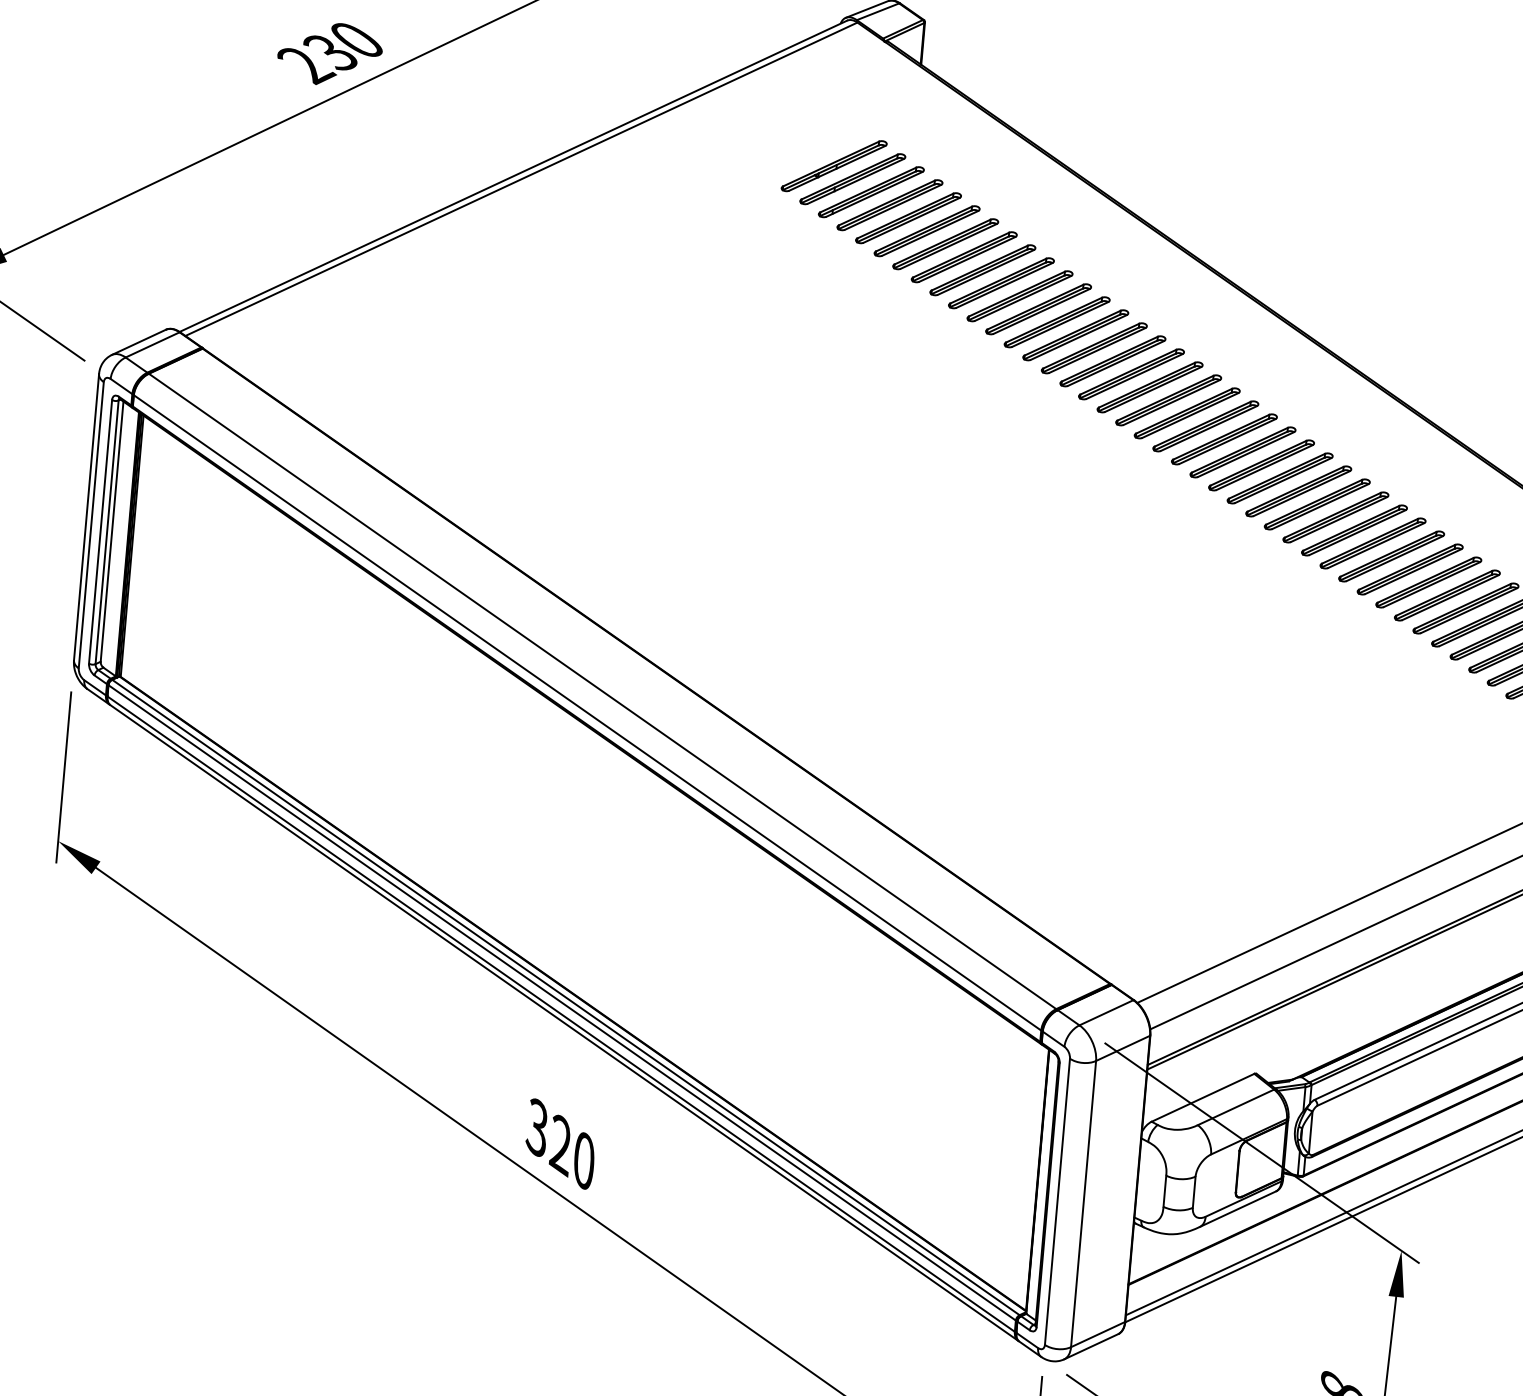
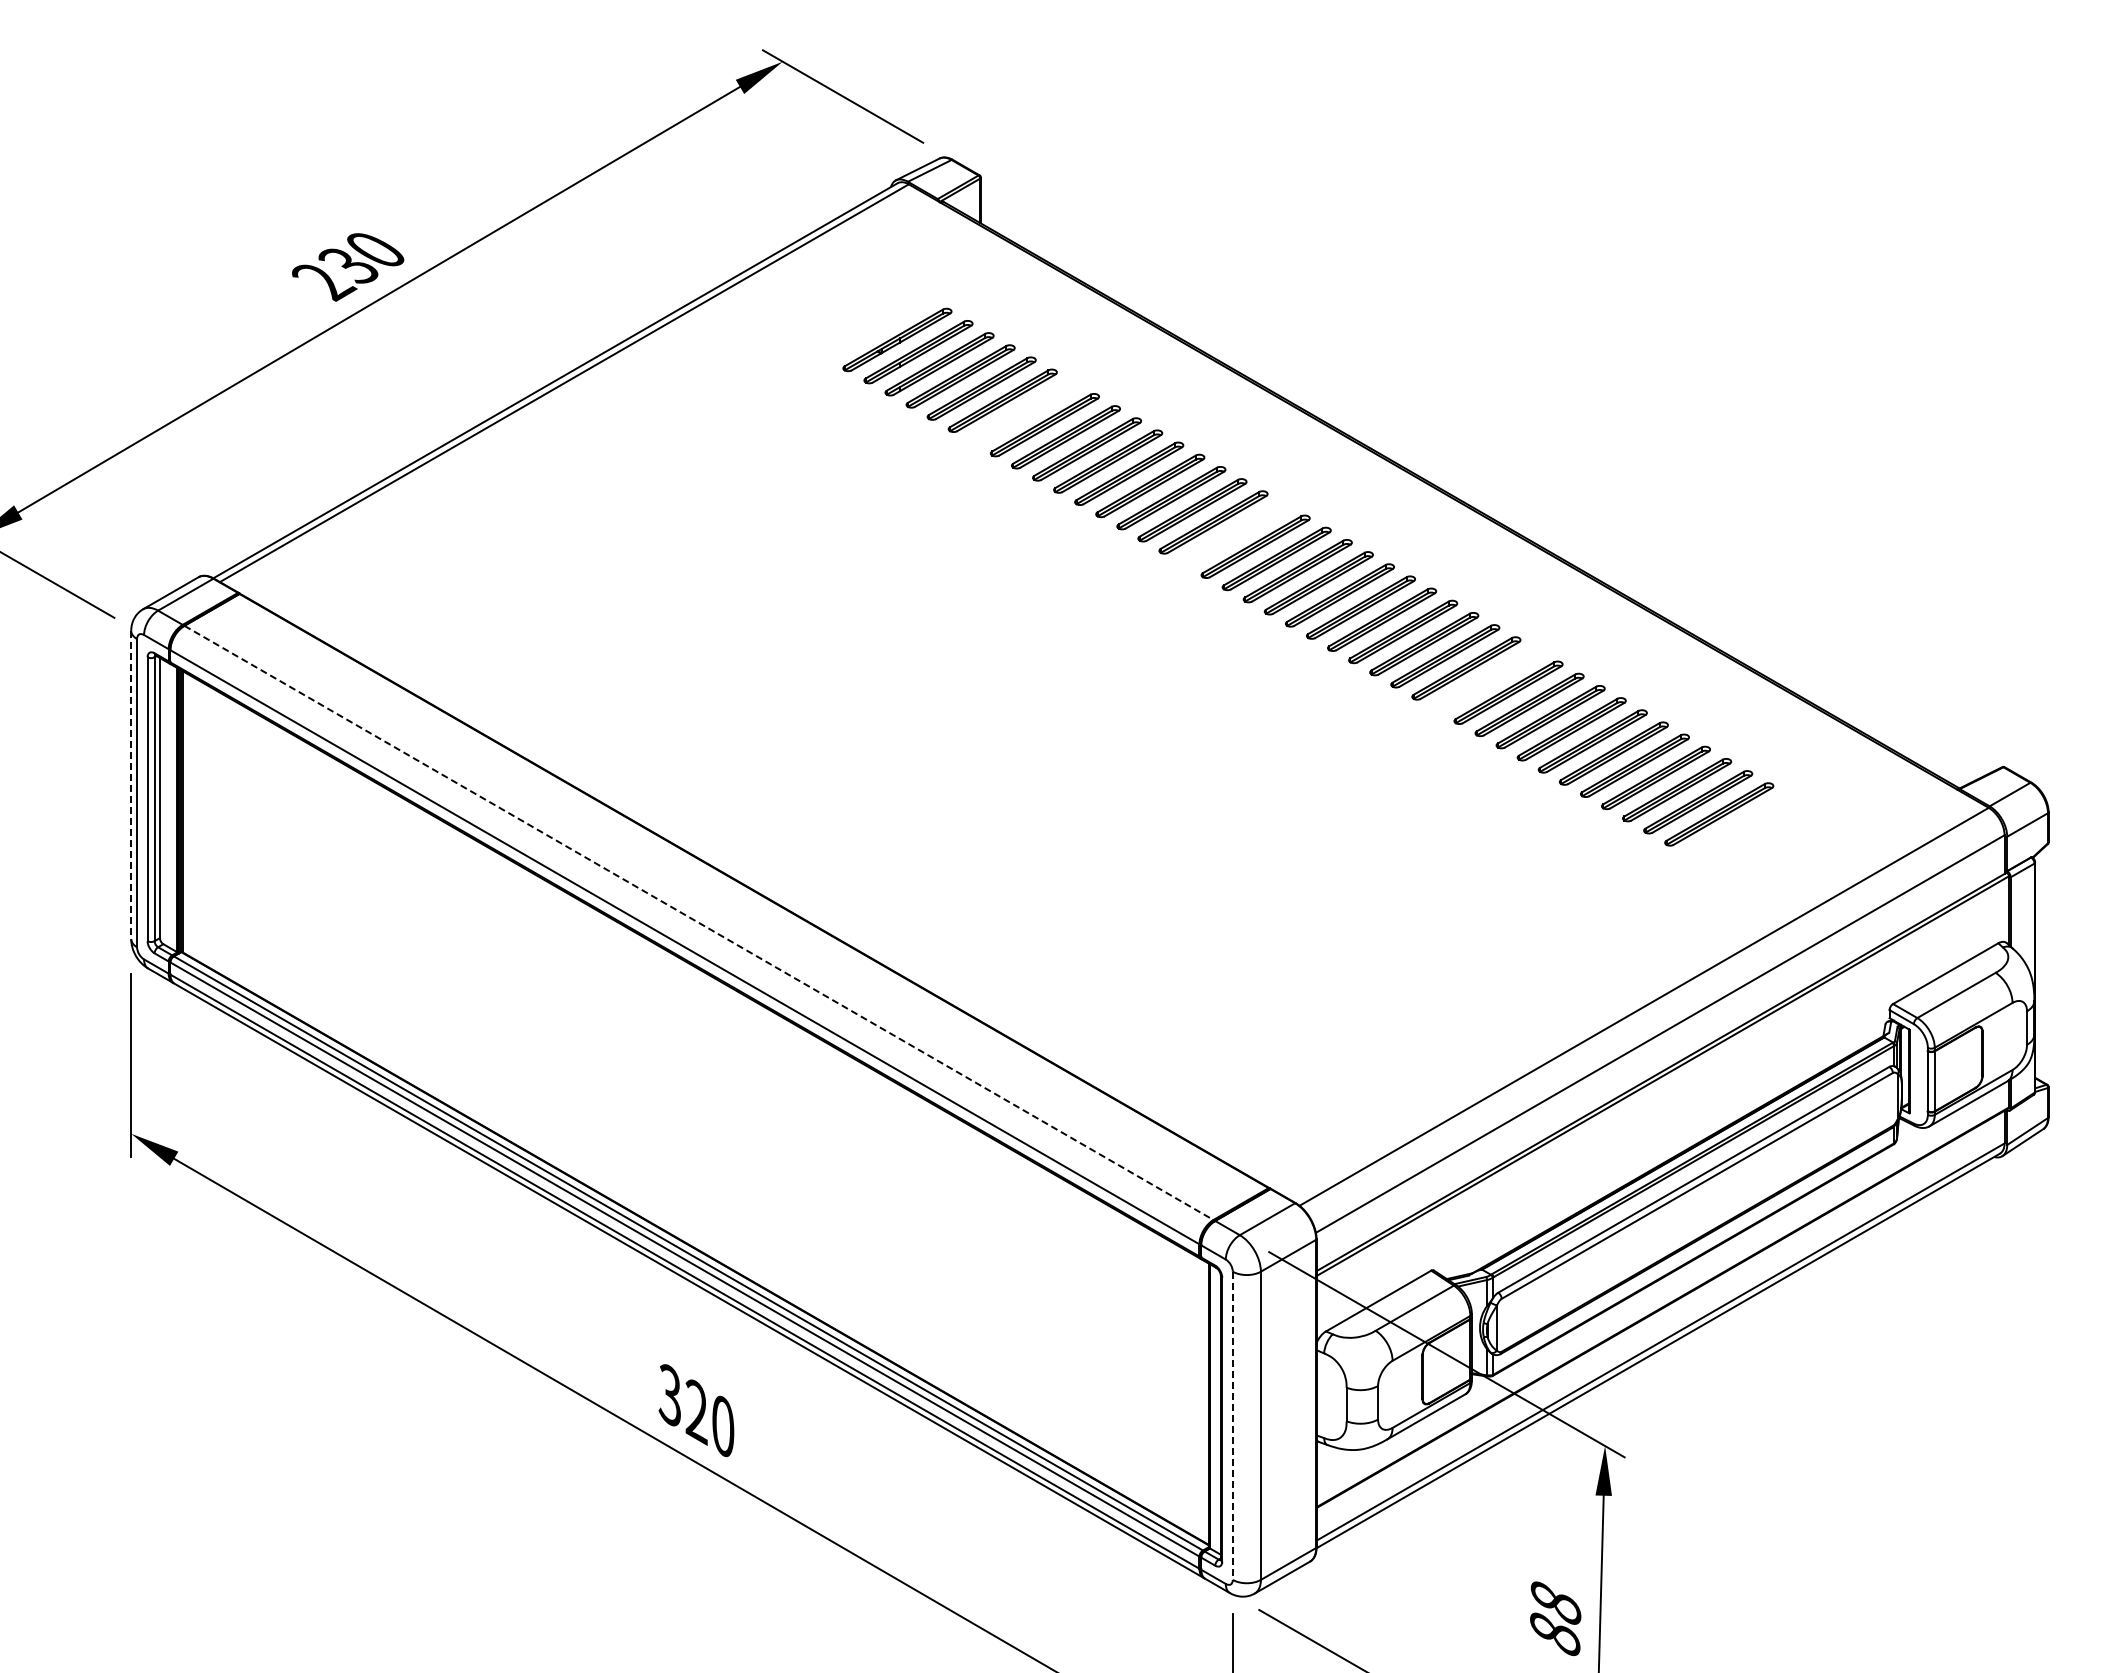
part: (945, 243) -> (1023, 412), removed
part: (1131, 374) -> (1234, 534), removed
line: (86, 517) -> (131, 785), solid -> dashed
part: (1354, 530) -> (1487, 680), removed
line: (603, 692) -> (699, 923), solid -> dashed
line: (1057, 1202) -> (1232, 1426), solid -> dashed

